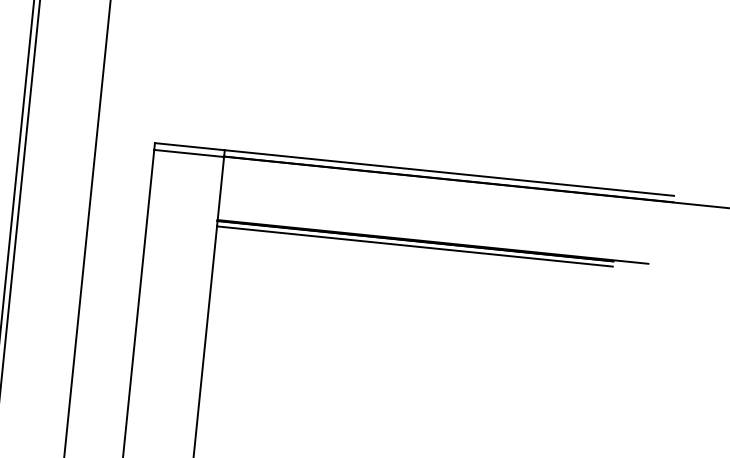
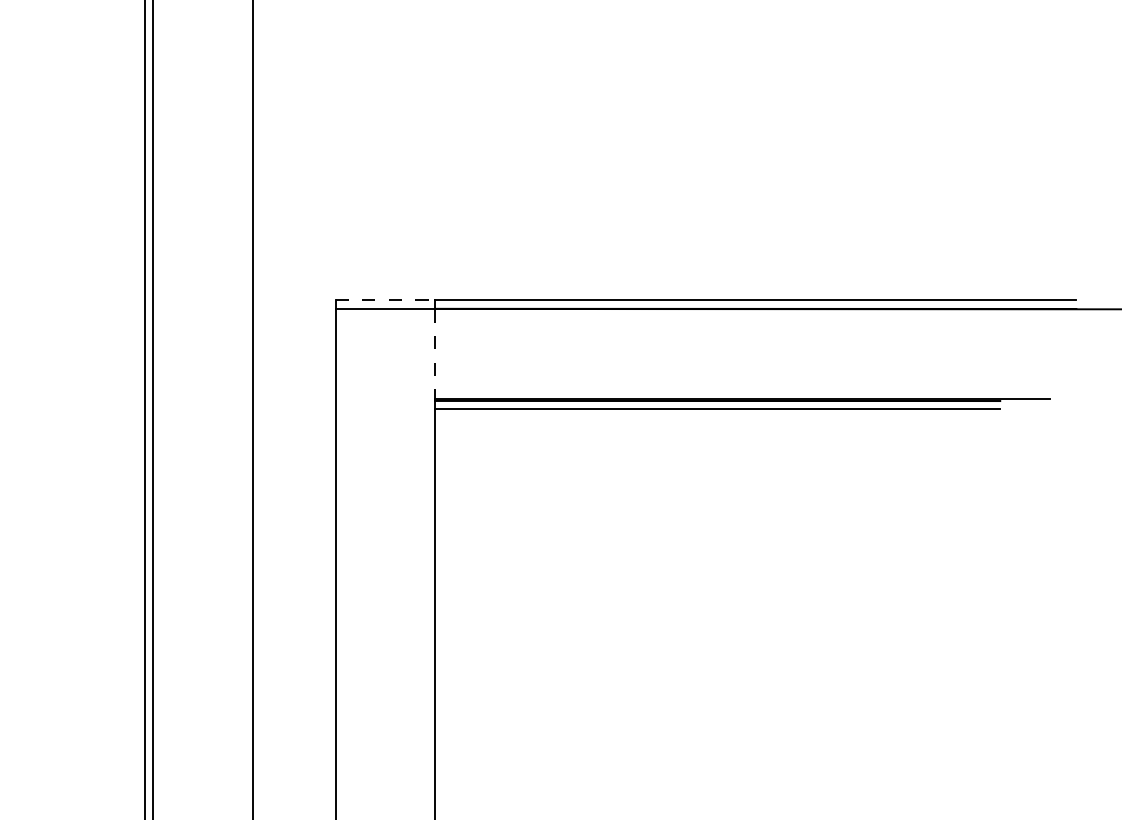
line: (189, 146) -> (385, 299), solid -> dashed
line: (221, 188) -> (435, 354), solid -> dashed

